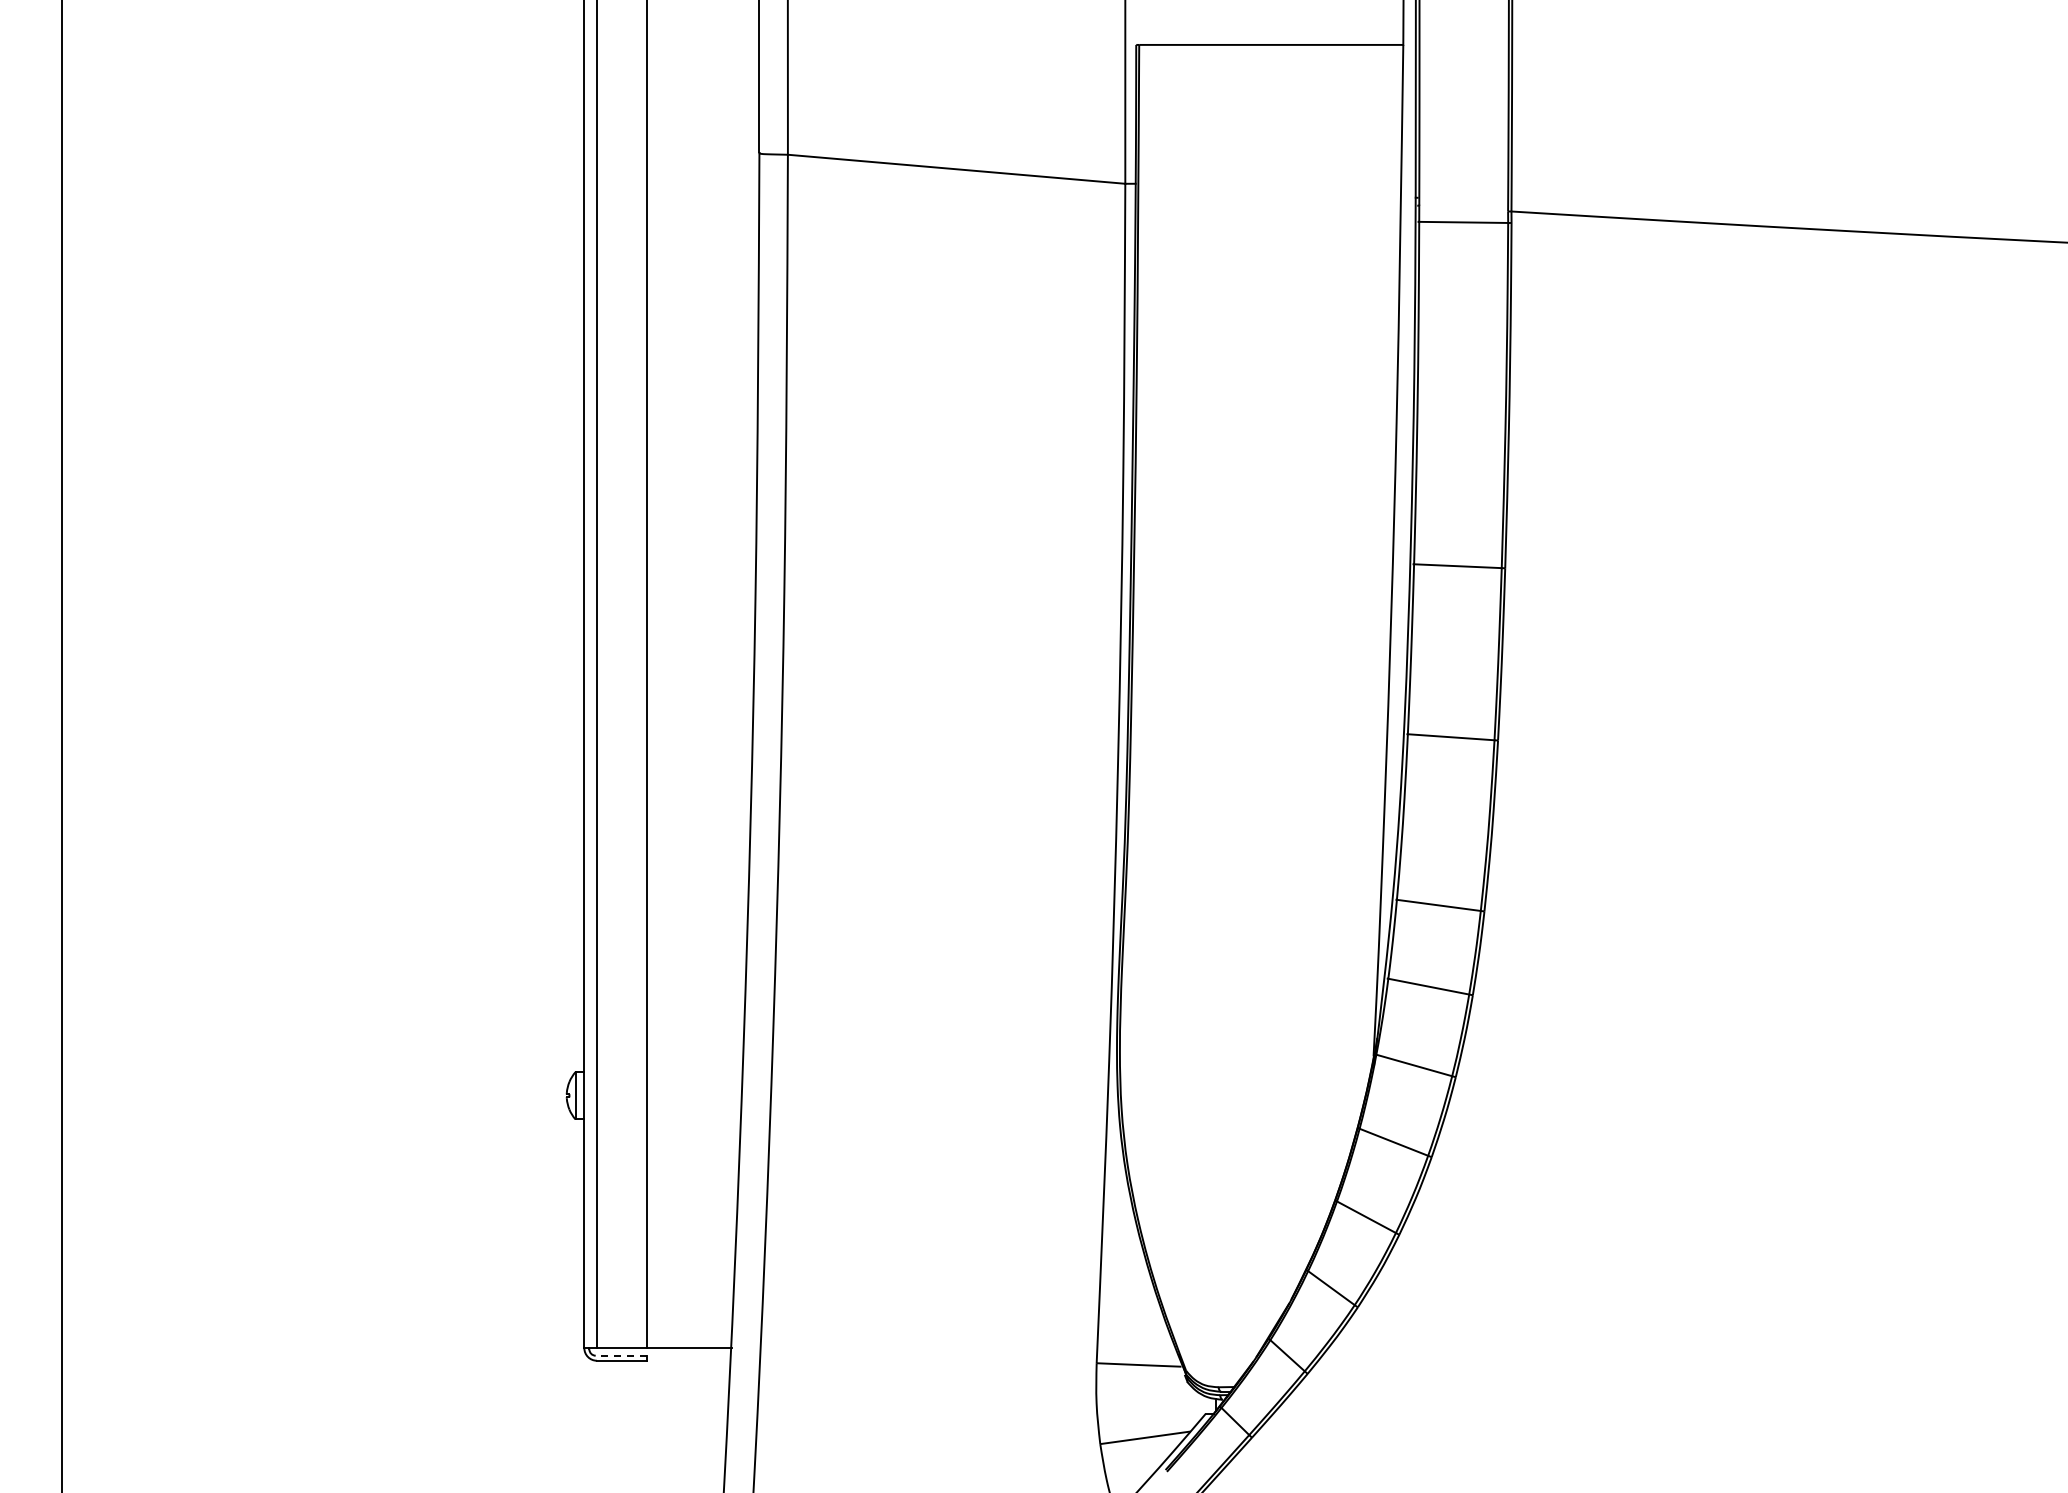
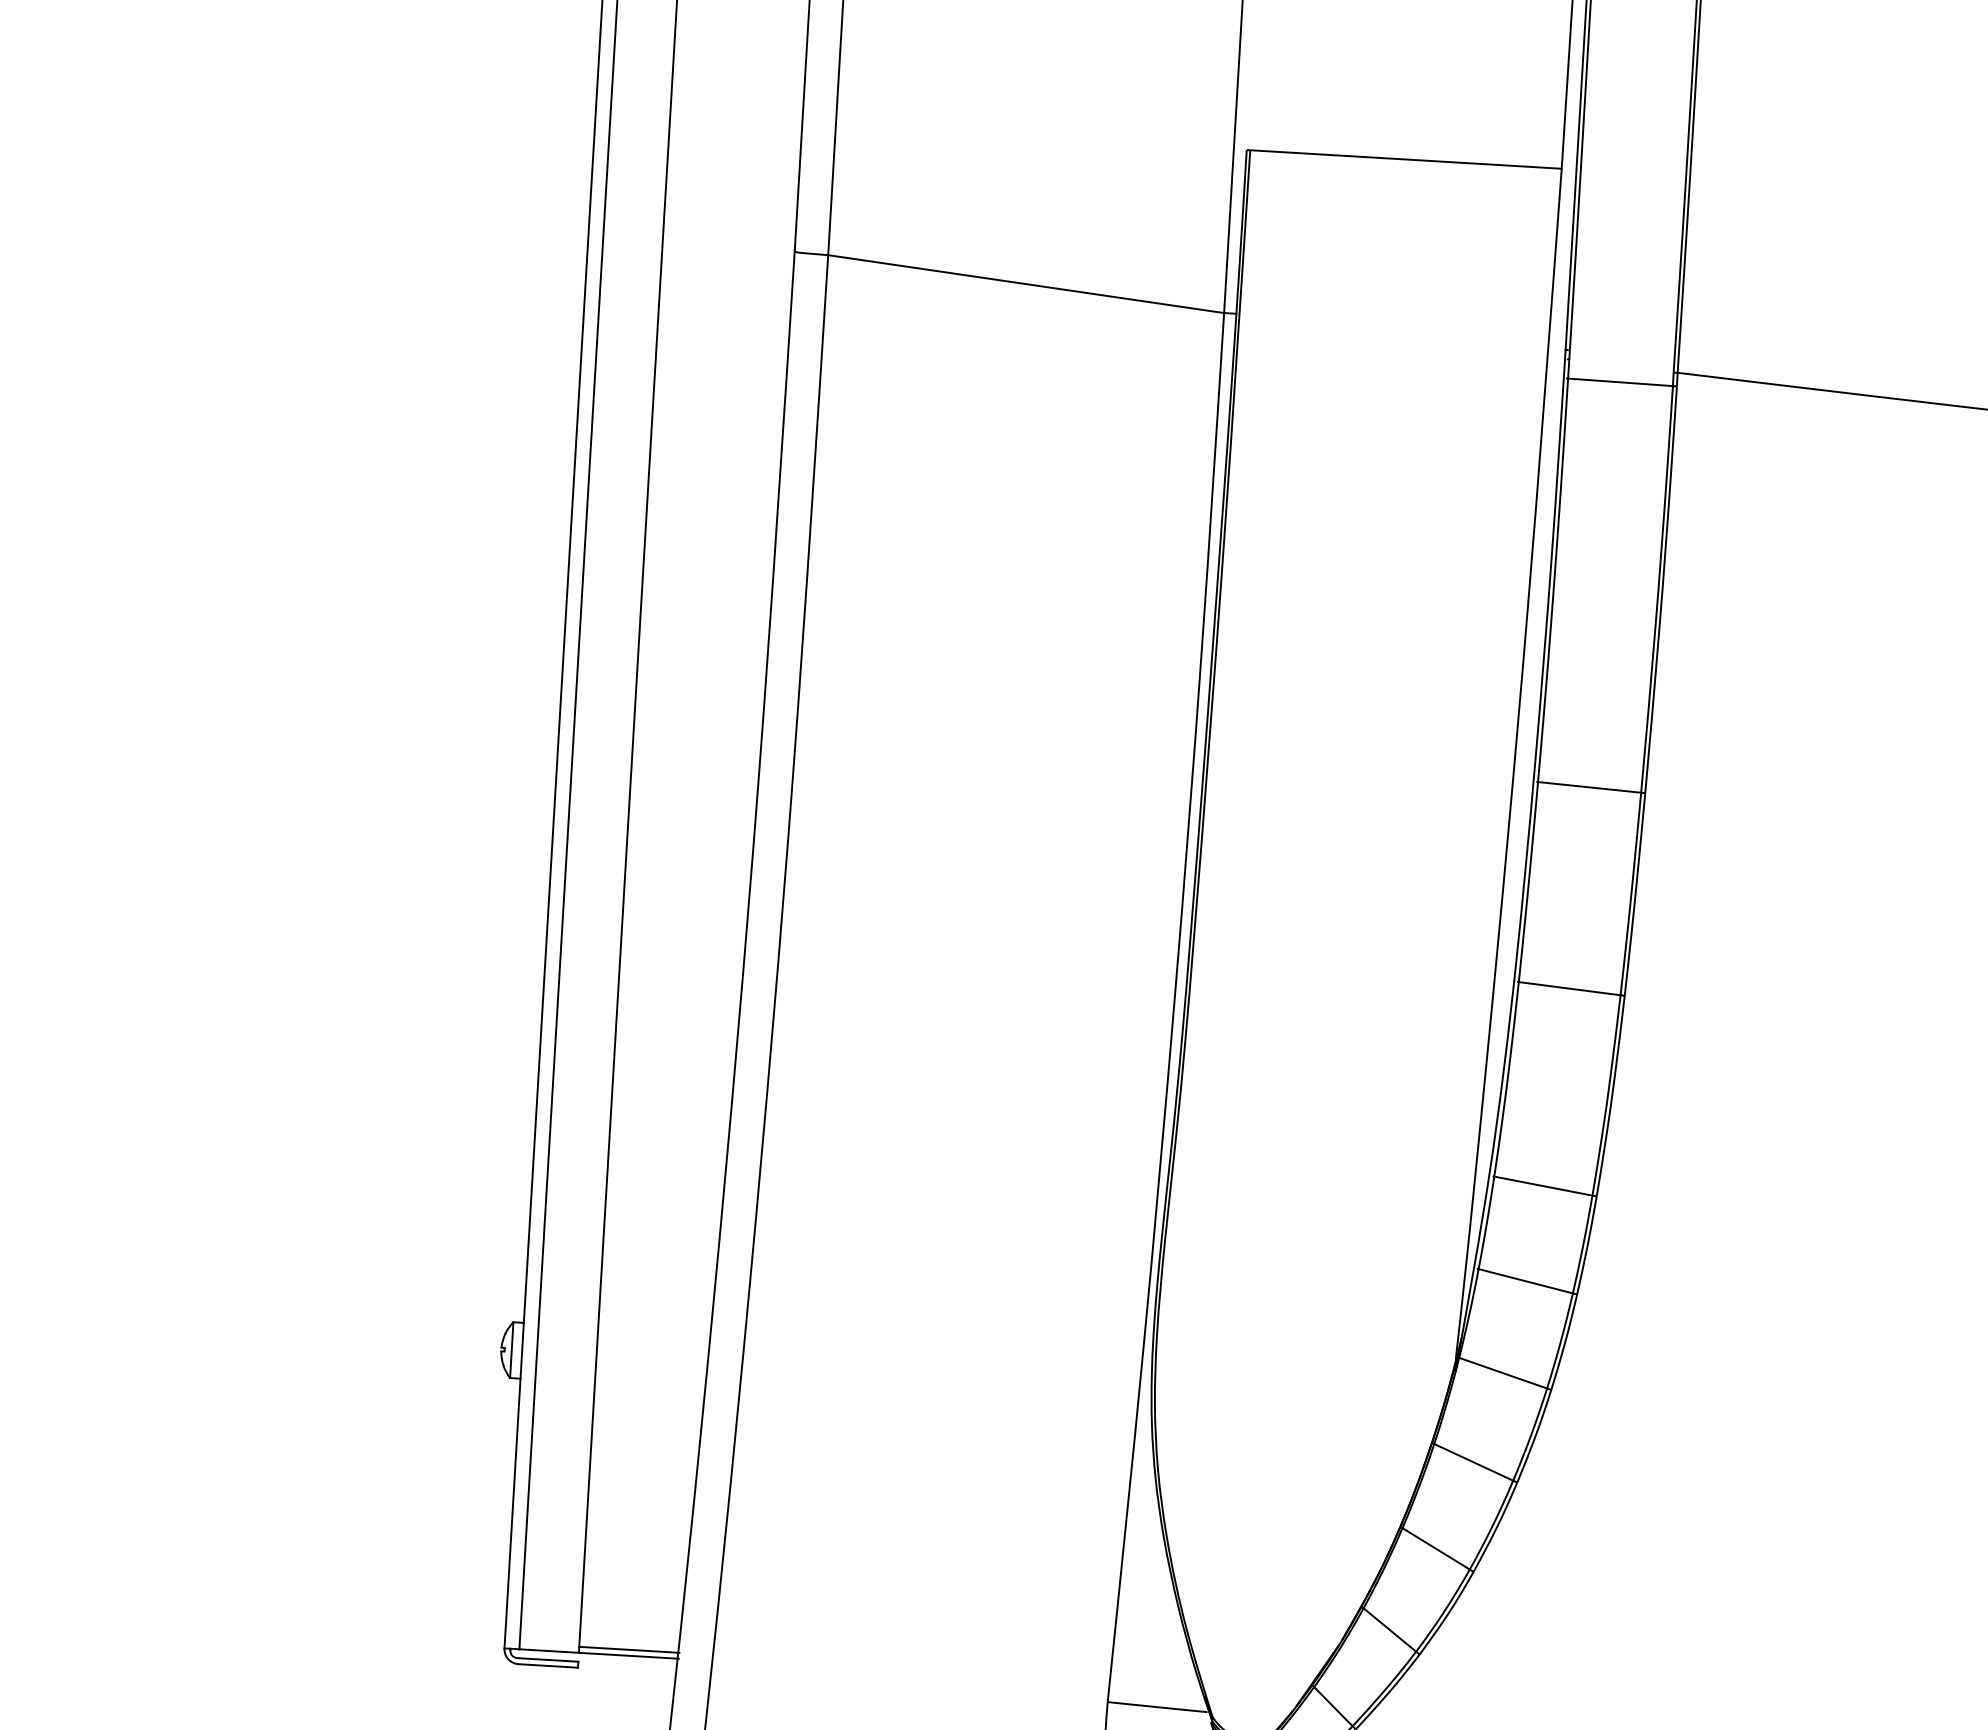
line: (689, 1343) -> (628, 1650), added
line: (621, 1355) -> (547, 1659), dashed -> solid

